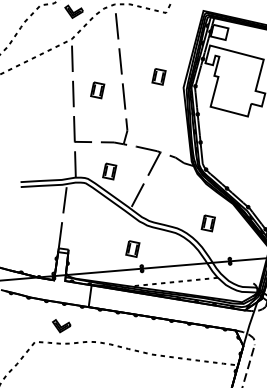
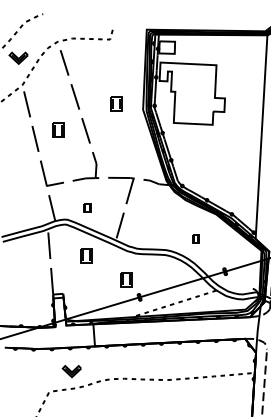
part: (109, 171) -> (87, 207), size x0.6
part: (99, 217) -> (86, 255), added
part: (208, 223) -> (195, 238), size x0.6

